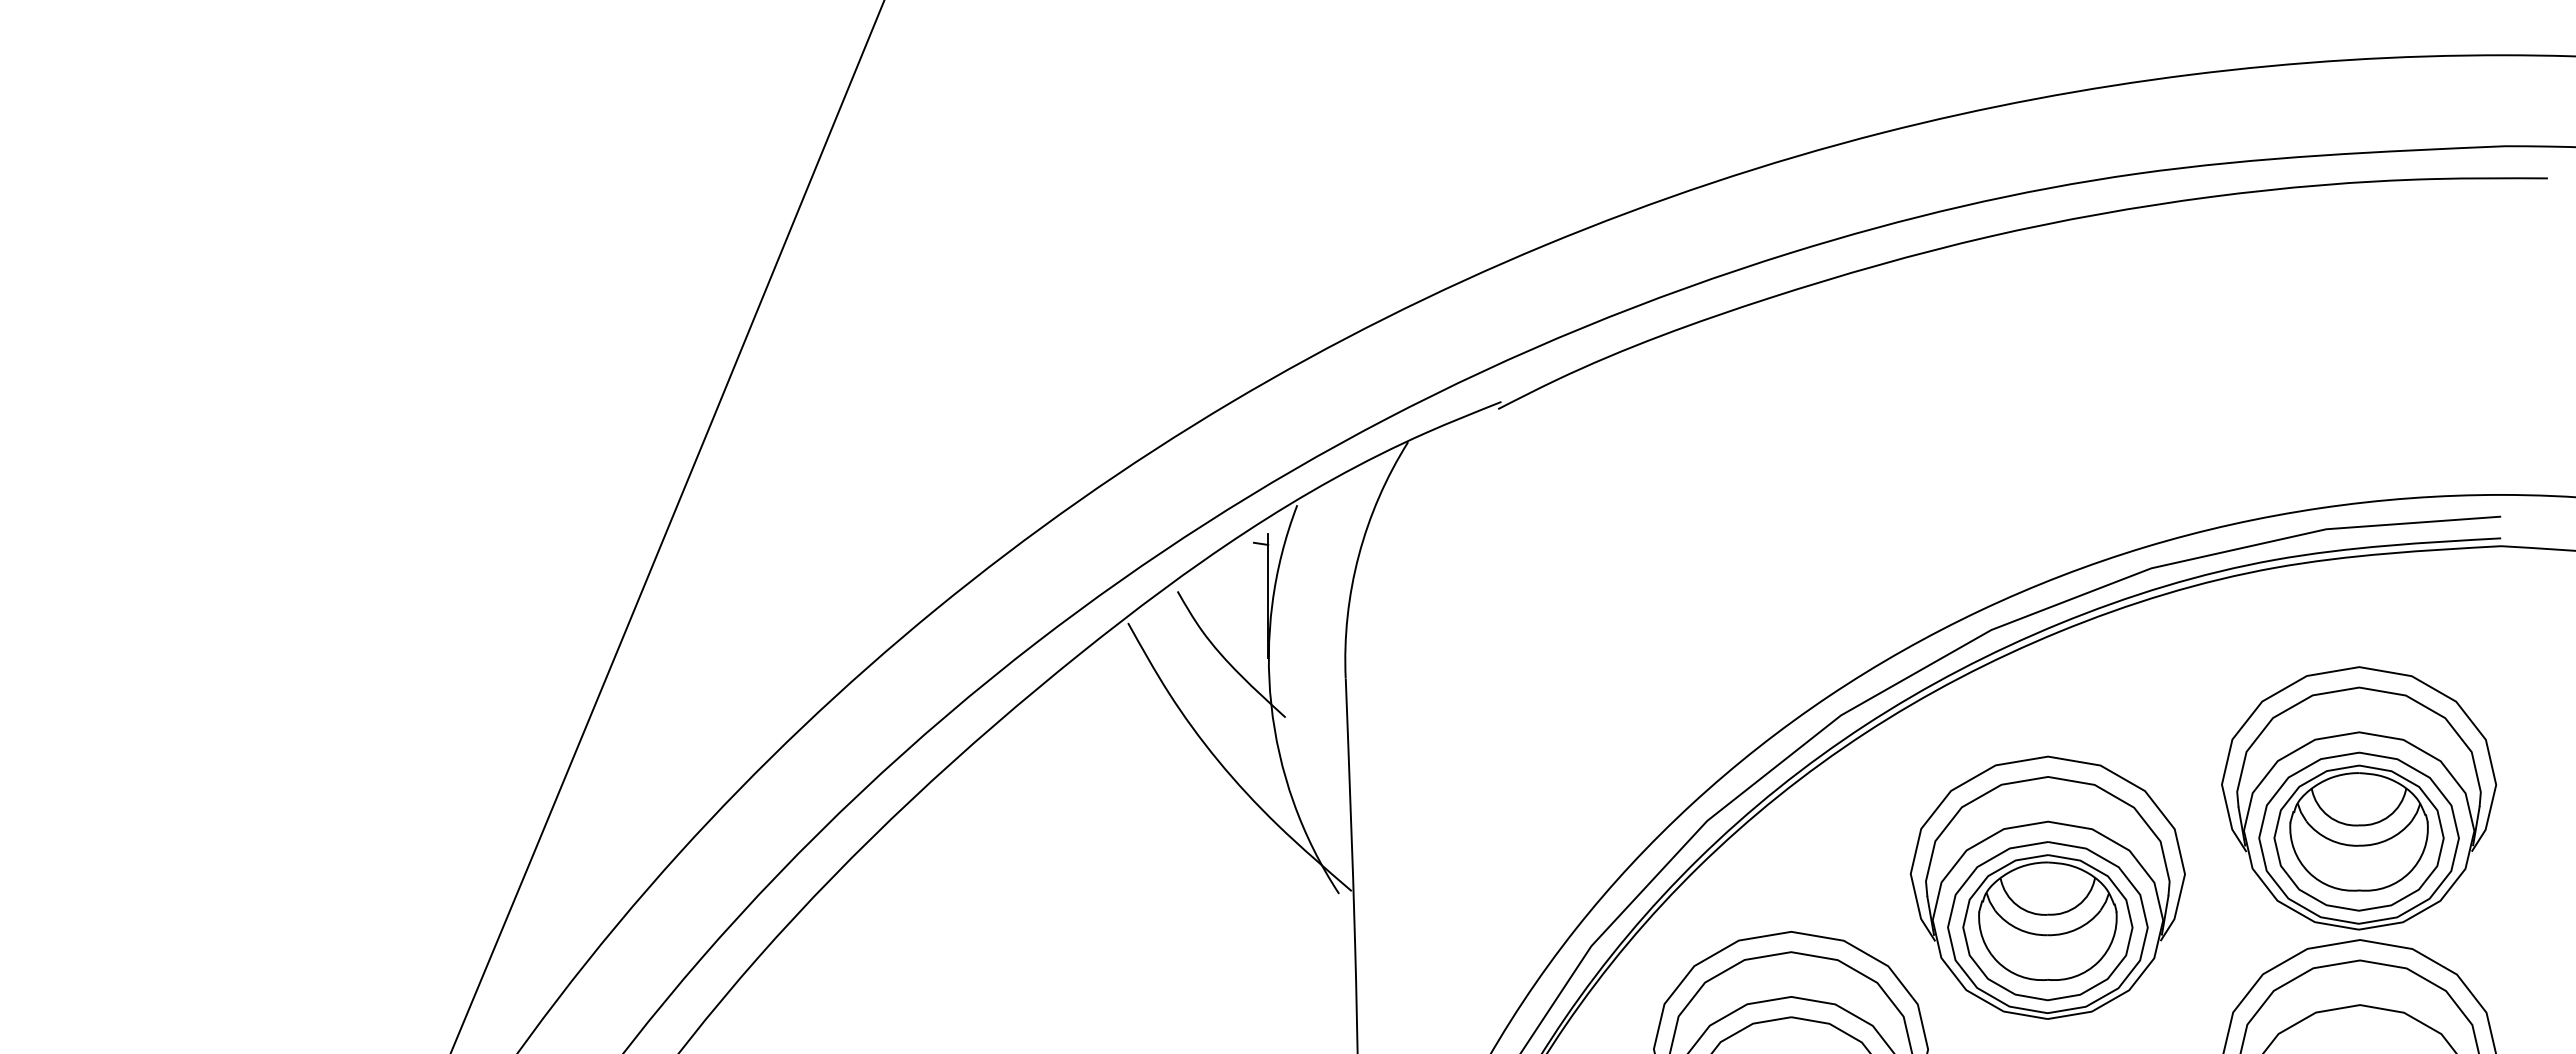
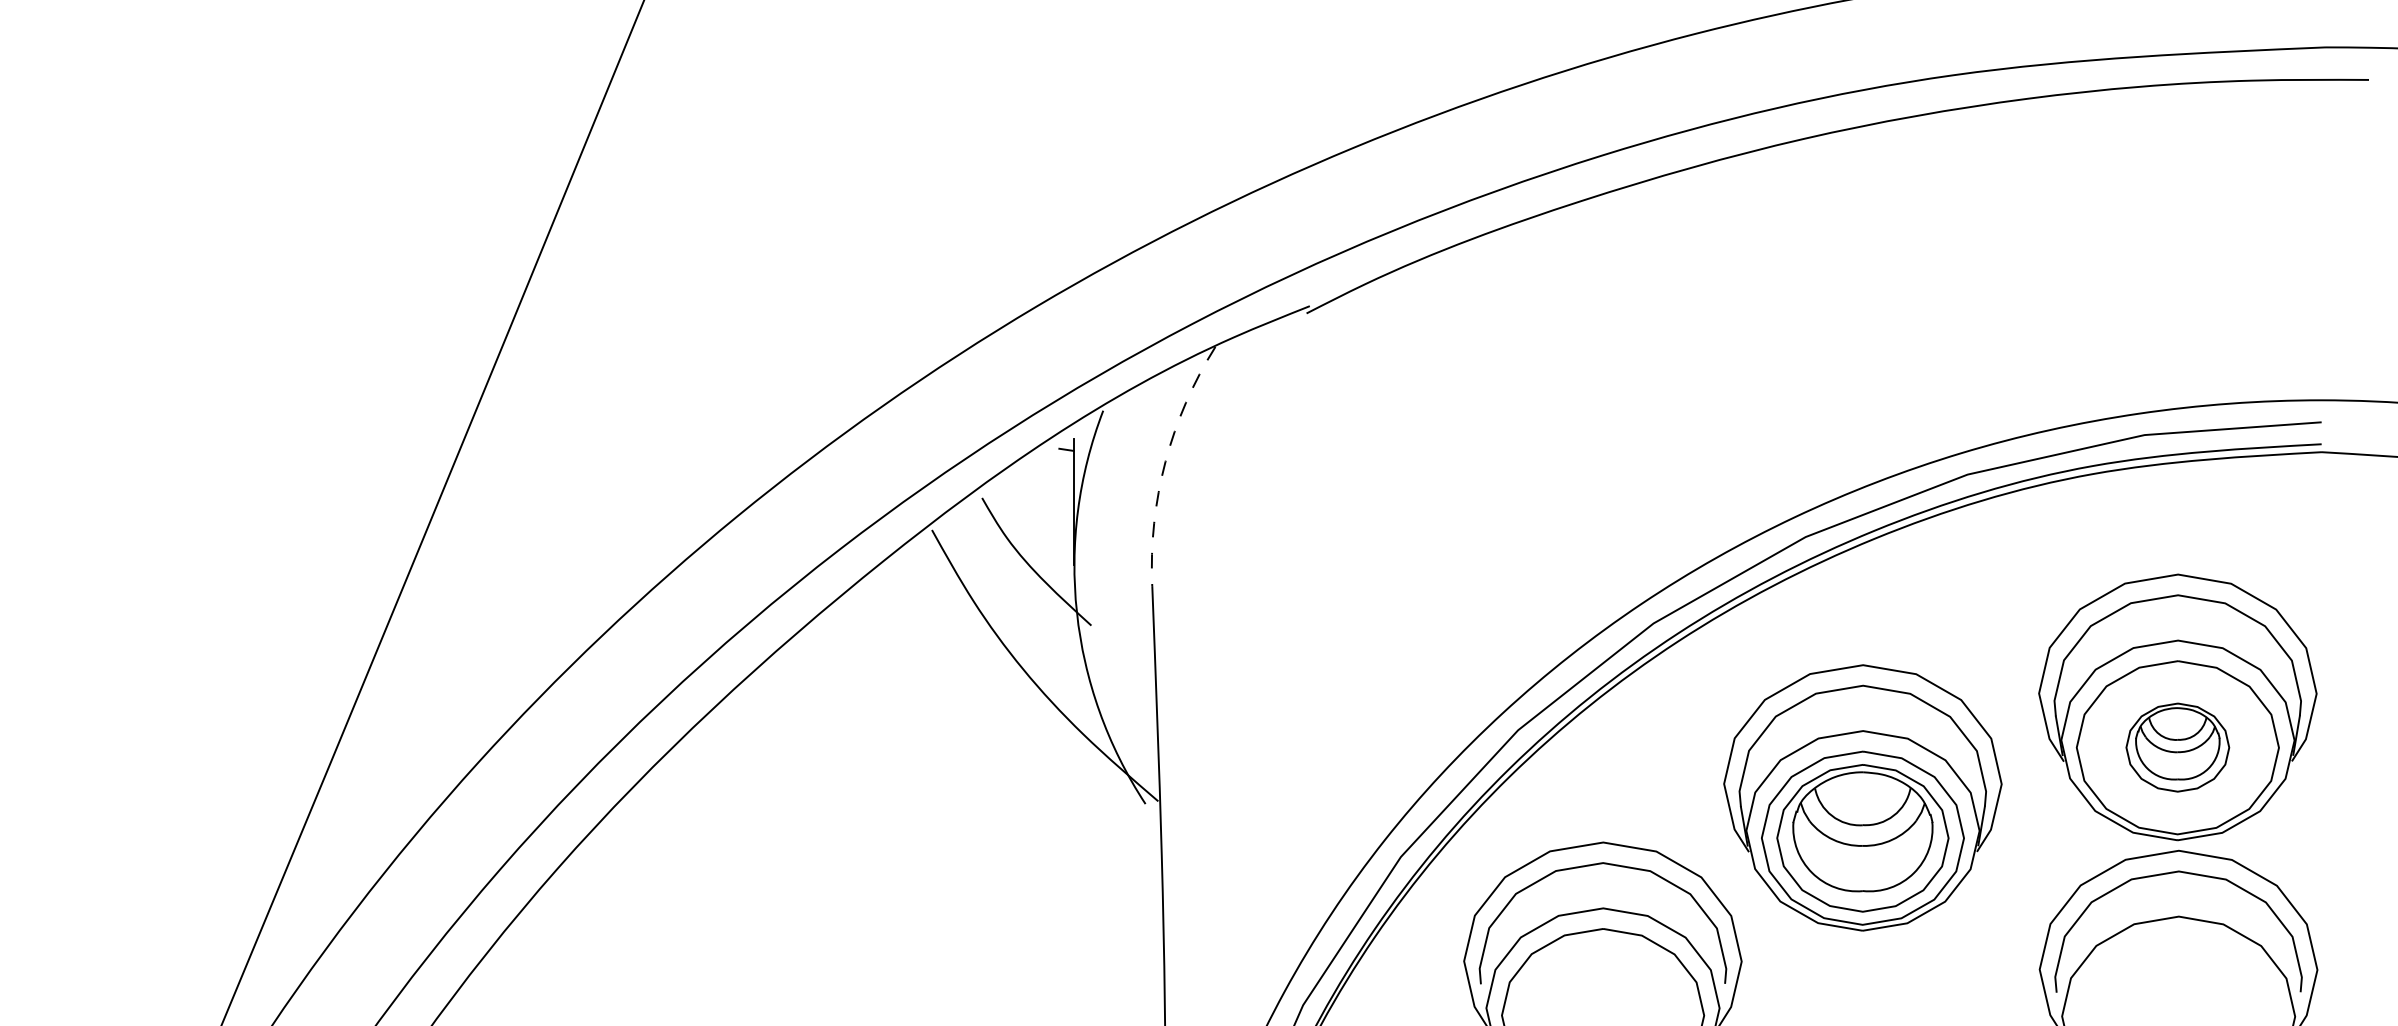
arc: (1358, 555) -> (1165, 461), solid -> dashed
part: (2358, 837) -> (2177, 747), size x0.6

